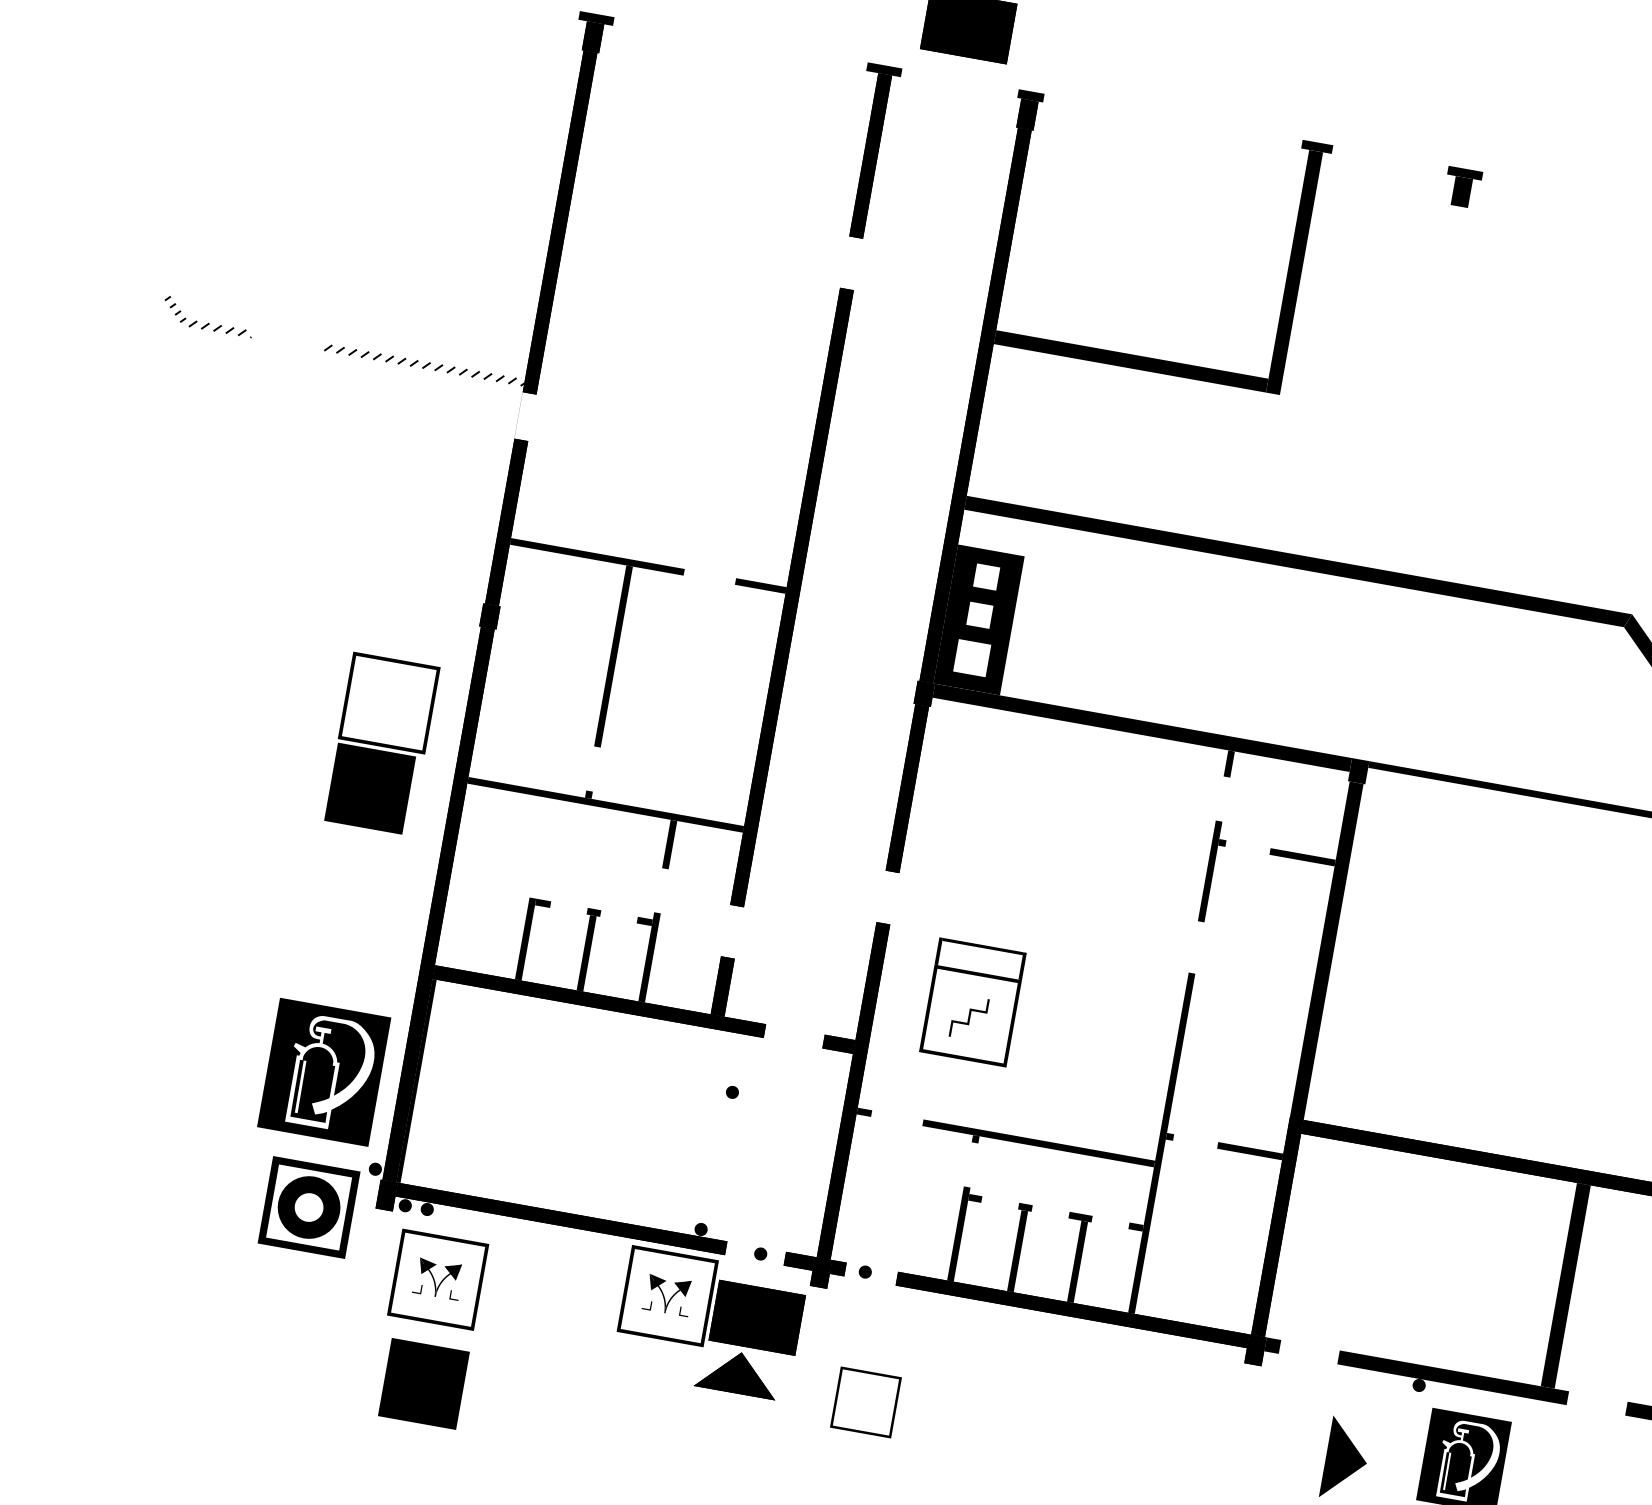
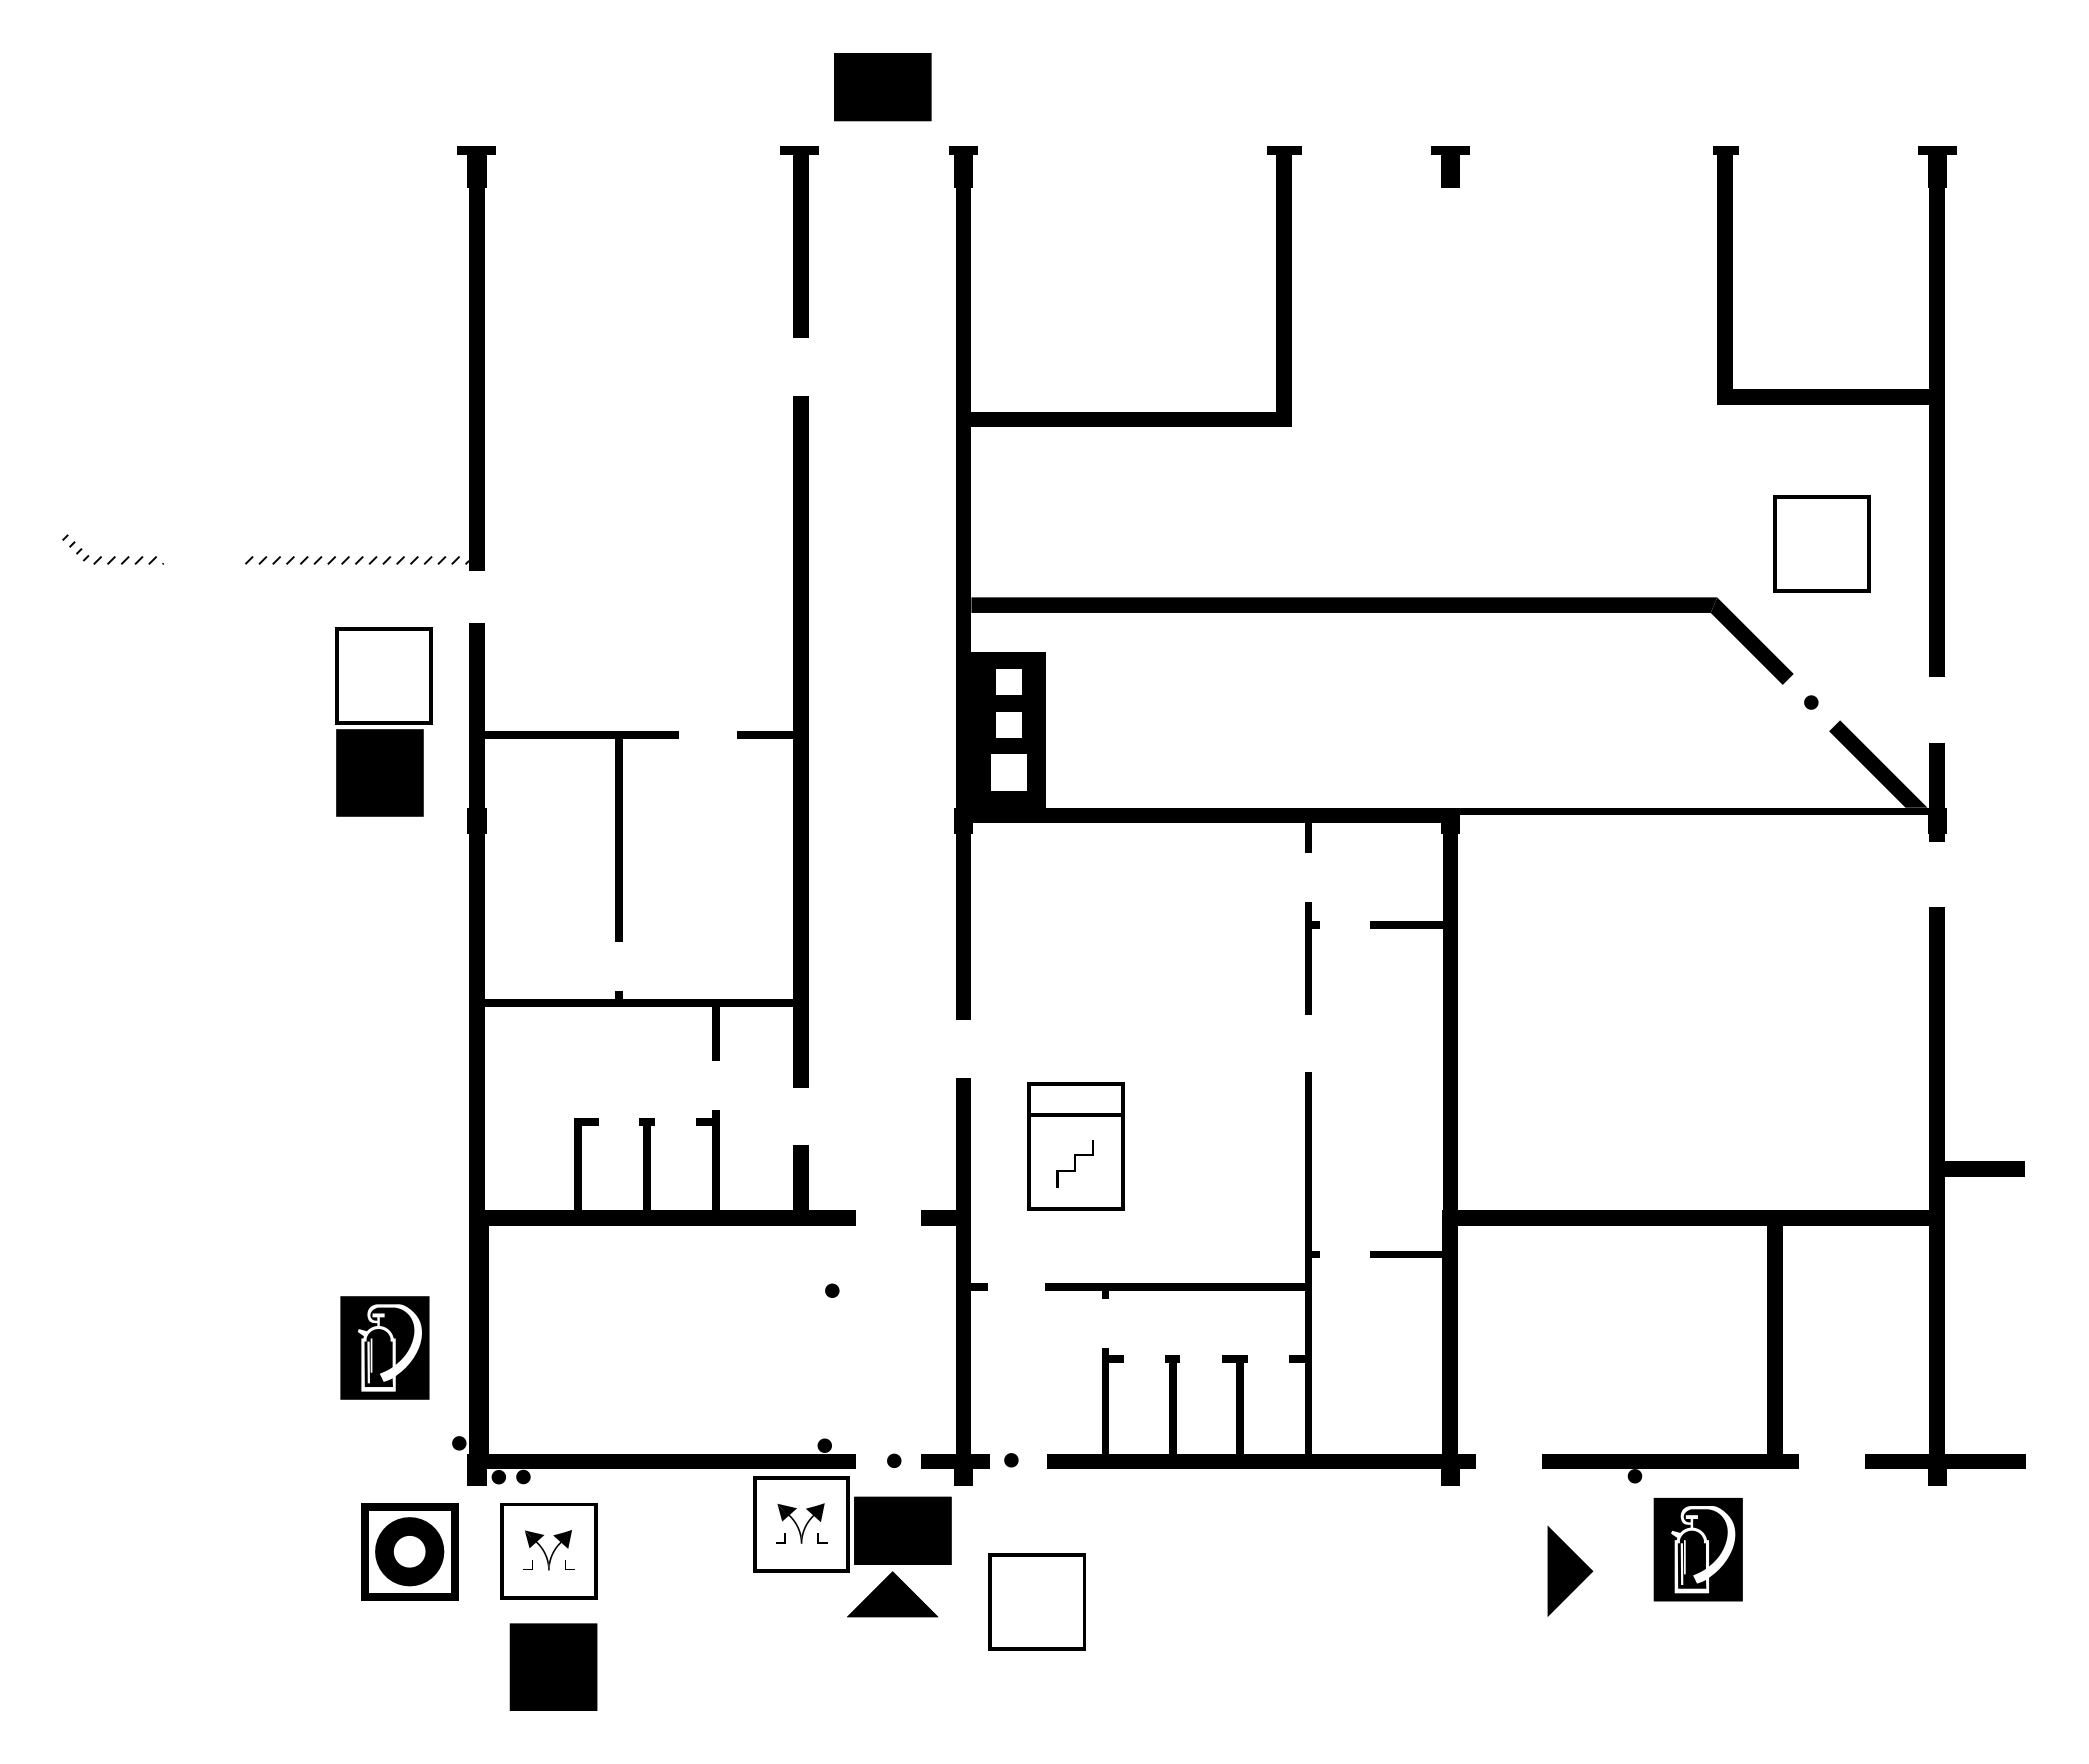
part: (381, 743) -> (383, 721), moved
part: (323, 1071) -> (384, 1347), size x0.71
part: (308, 1207) -> (409, 1551), moved
part: (865, 1402) -> (1036, 1601), size x1.43

